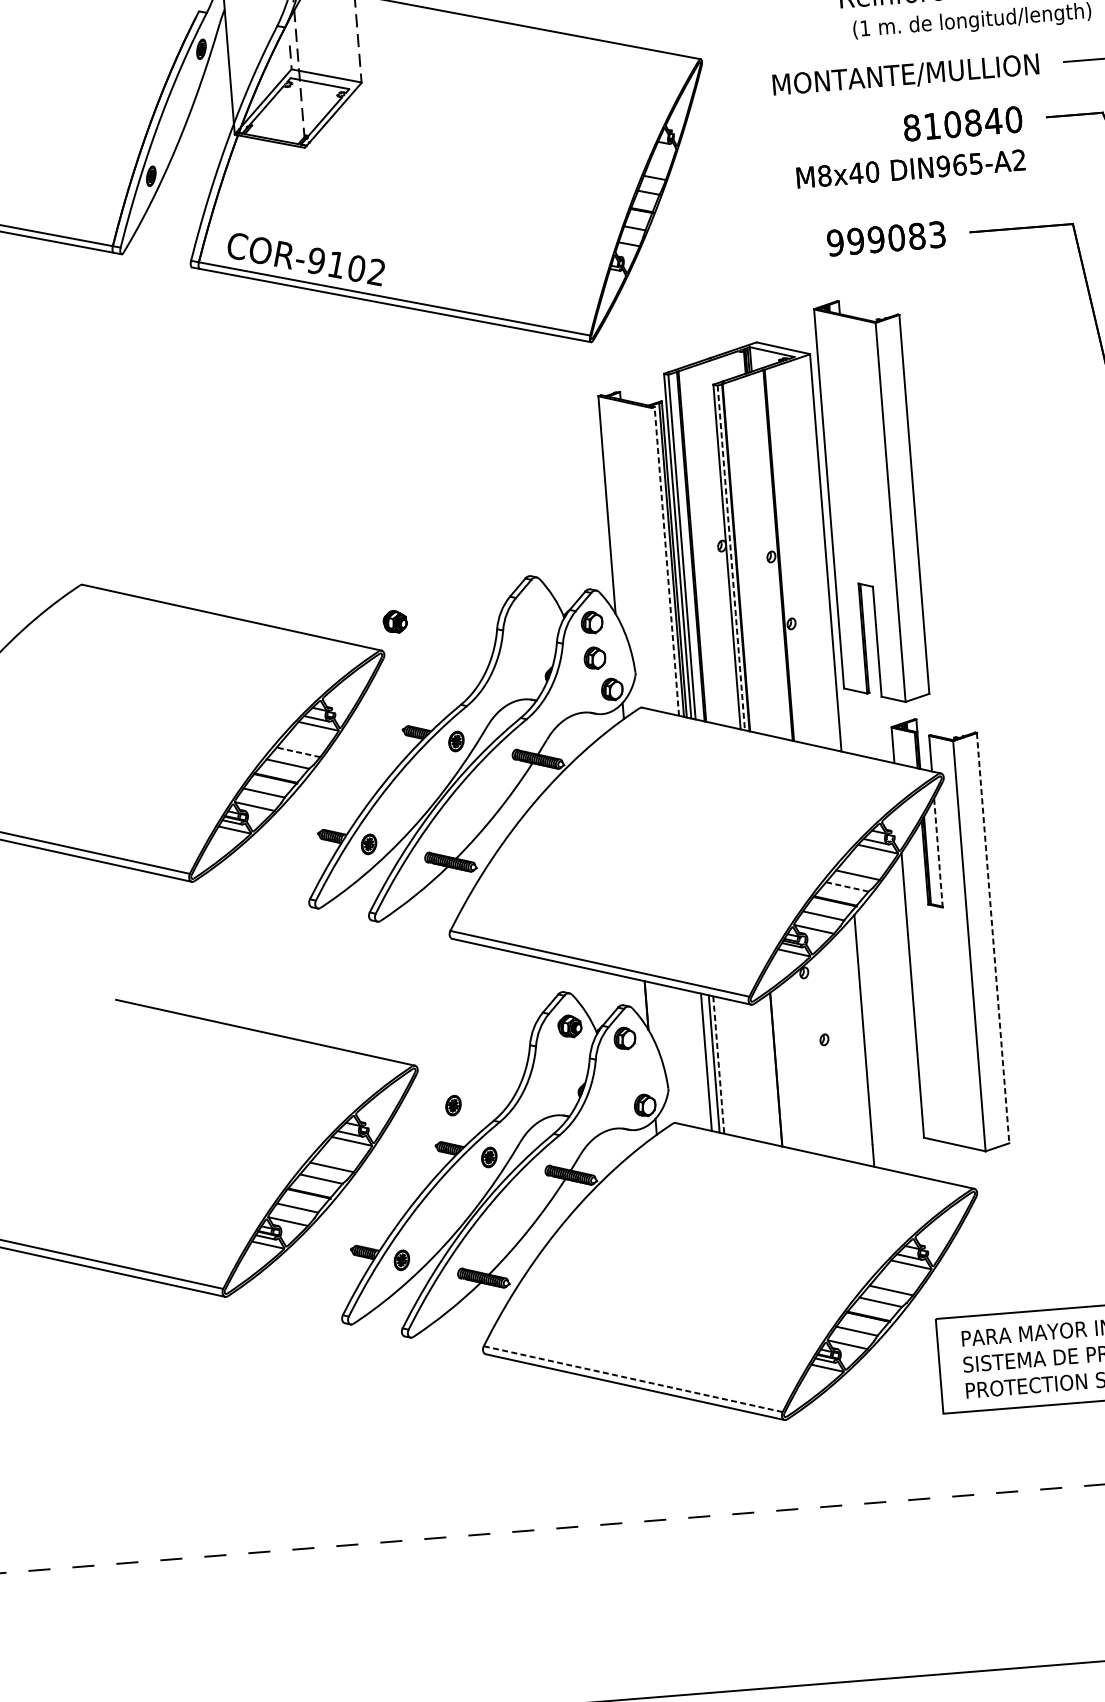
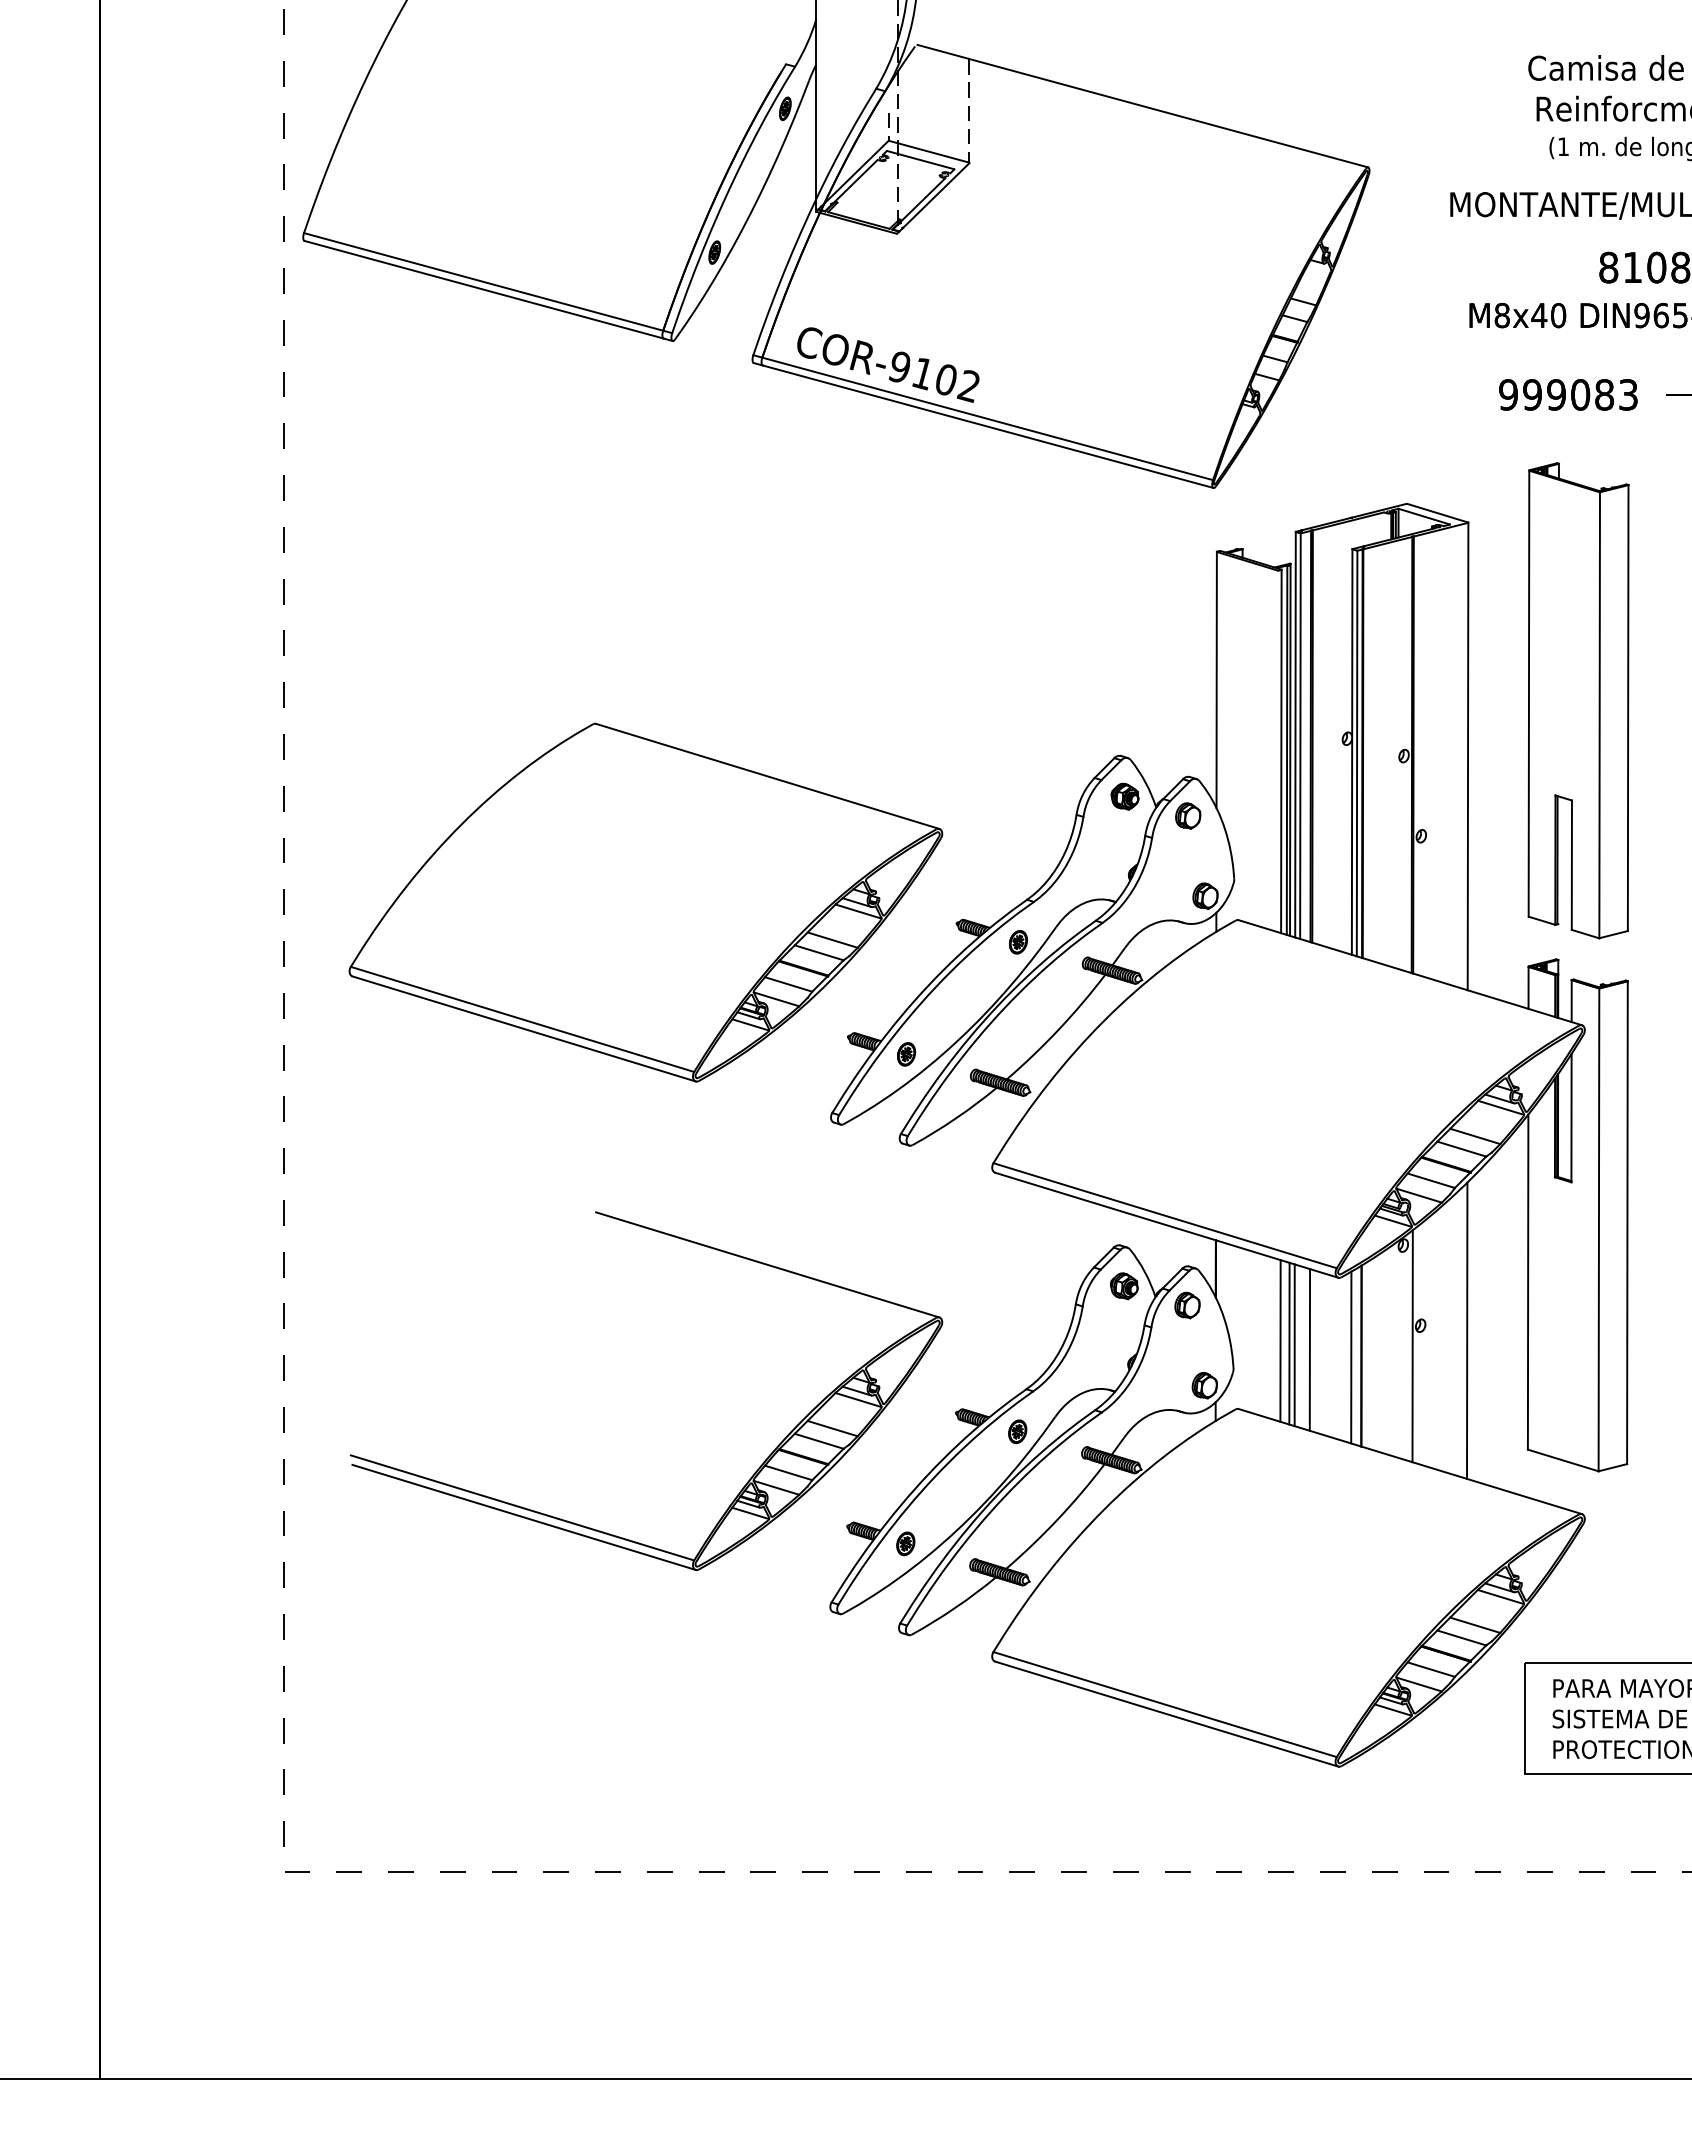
part: (871, 501) -> (1578, 700), moved
line: (731, 557) -> (1357, 753), dashed -> solid
line: (666, 561) -> (1281, 751), dashed -> solid
part: (394, 621) -> (1124, 796), moved
part: (595, 657) -> (1188, 857), removed
line: (298, 751) -> (832, 939), dashed -> solid
line: (938, 852) -> (1571, 1117), dashed -> solid
line: (847, 887) -> (1461, 1149), dashed -> solid
line: (993, 938) -> (1627, 1223), dashed -> solid
line: (818, 1058) -> (1412, 1346), added
line: (718, 1065) -> (1294, 1345), dashed -> solid
line: (731, 1067) -> (1309, 1349), added
line: (767, 1071) -> (1351, 1357), added
part: (453, 1105) -> (980, 1367), removed
line: (633, 1379) -> (1165, 1704), dashed -> solid

